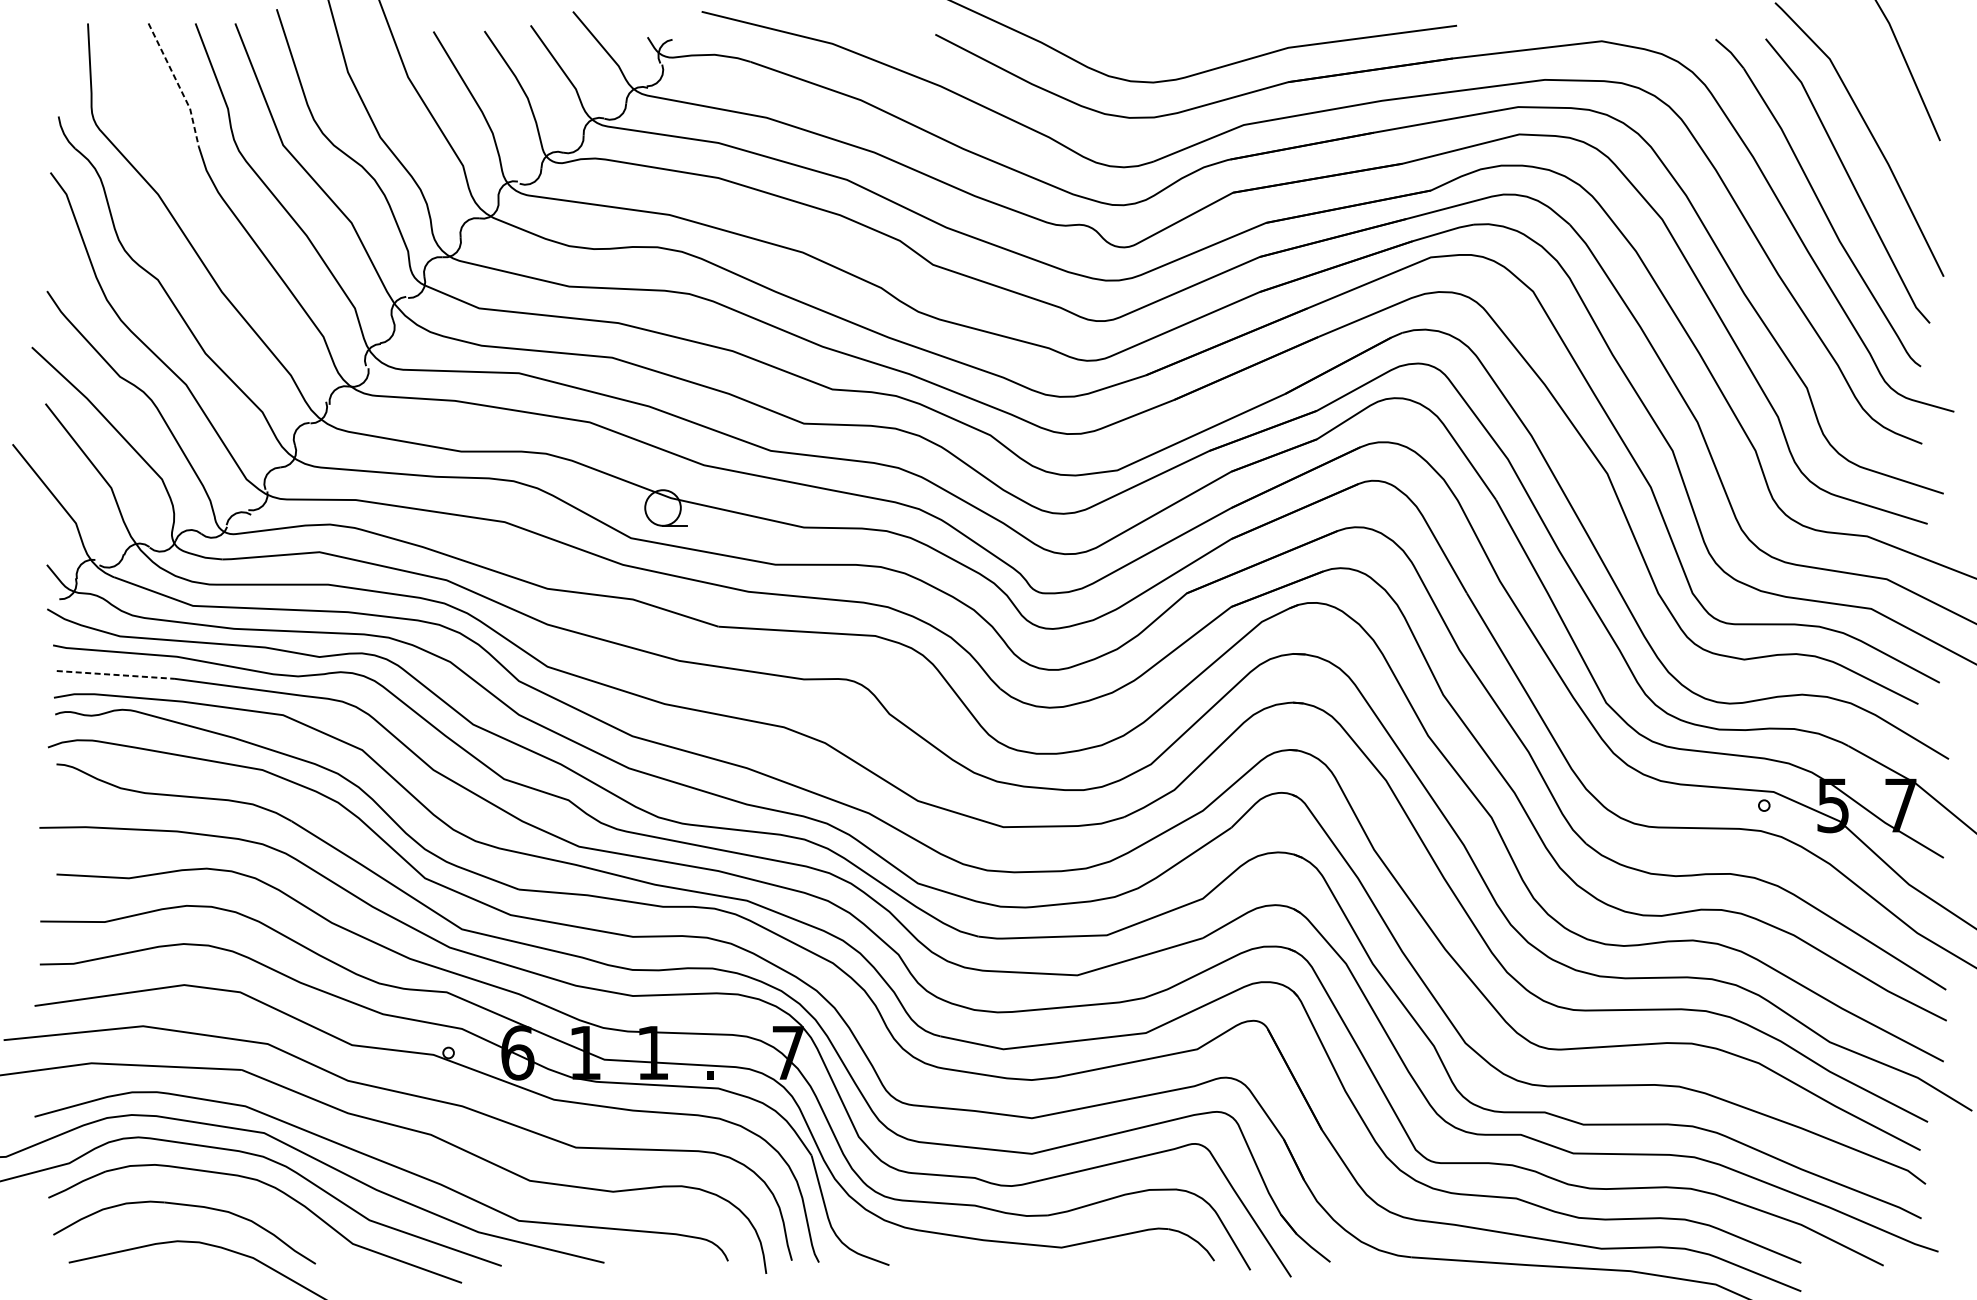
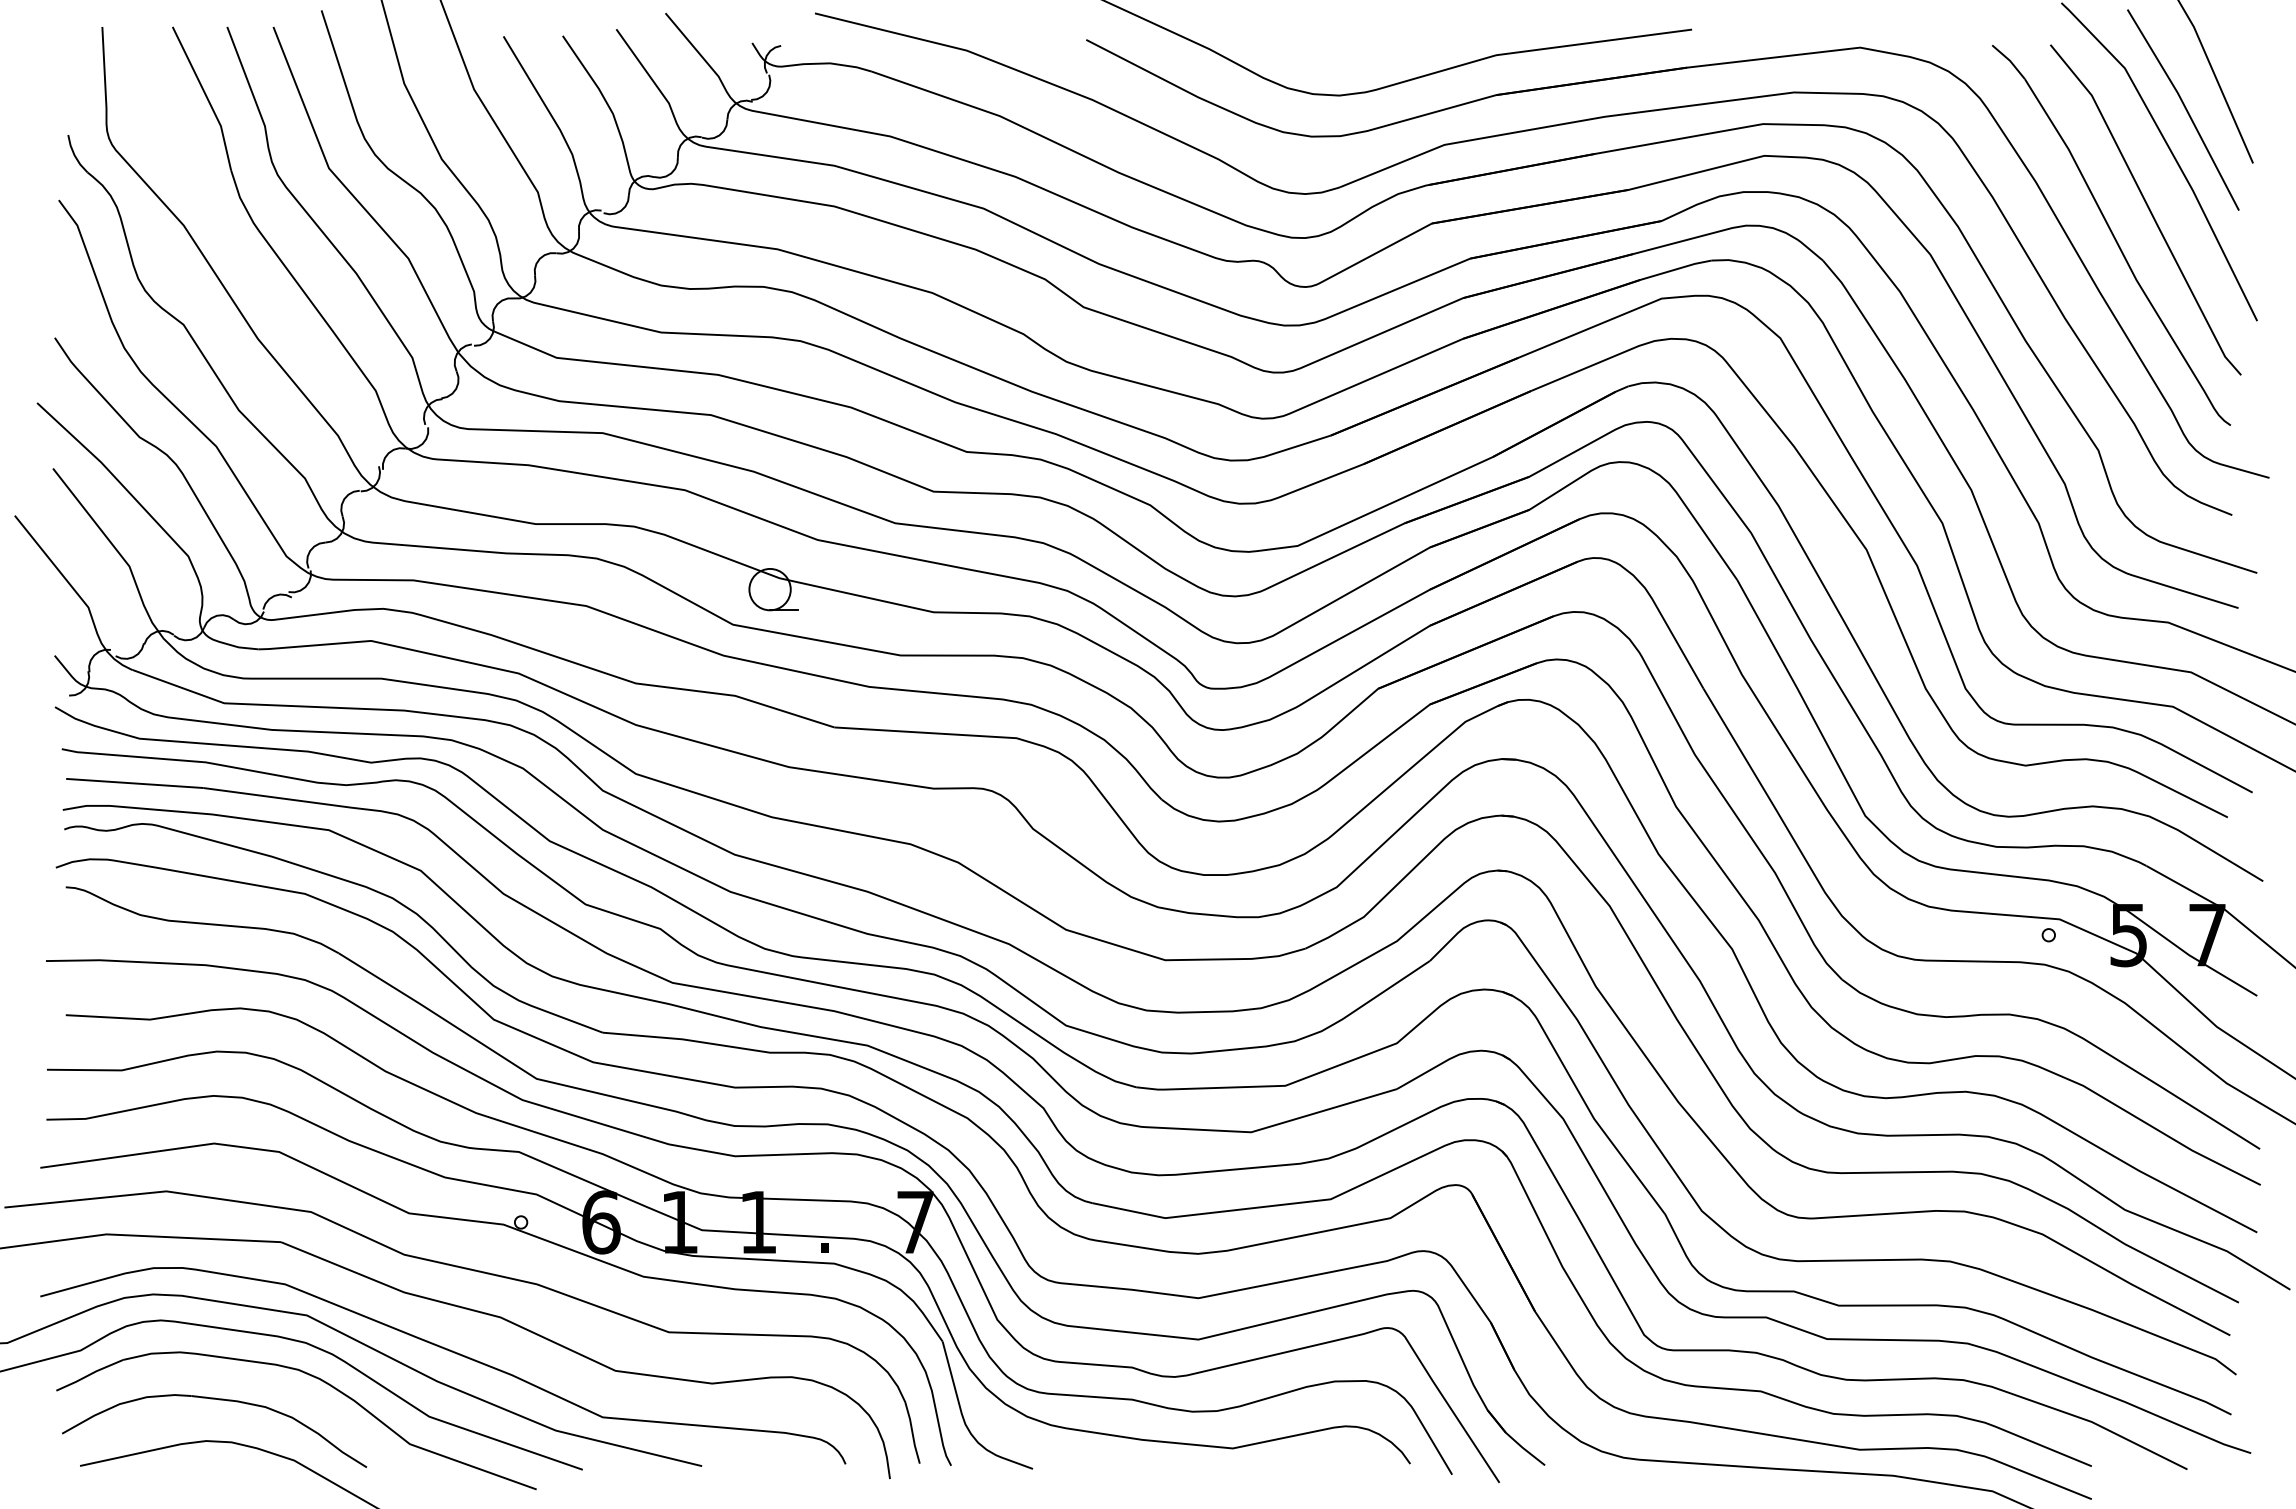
line: (178, 84) -> (207, 97), dashed -> solid
line: (1881, 93) -> (2184, 108), added
line: (115, 674) -> (134, 783), dashed -> solid

